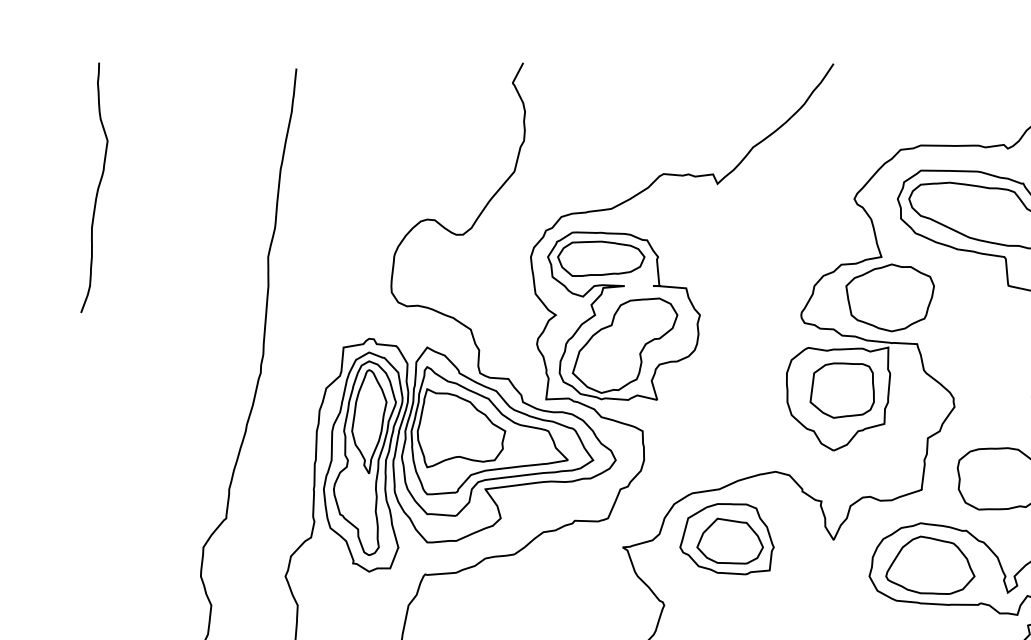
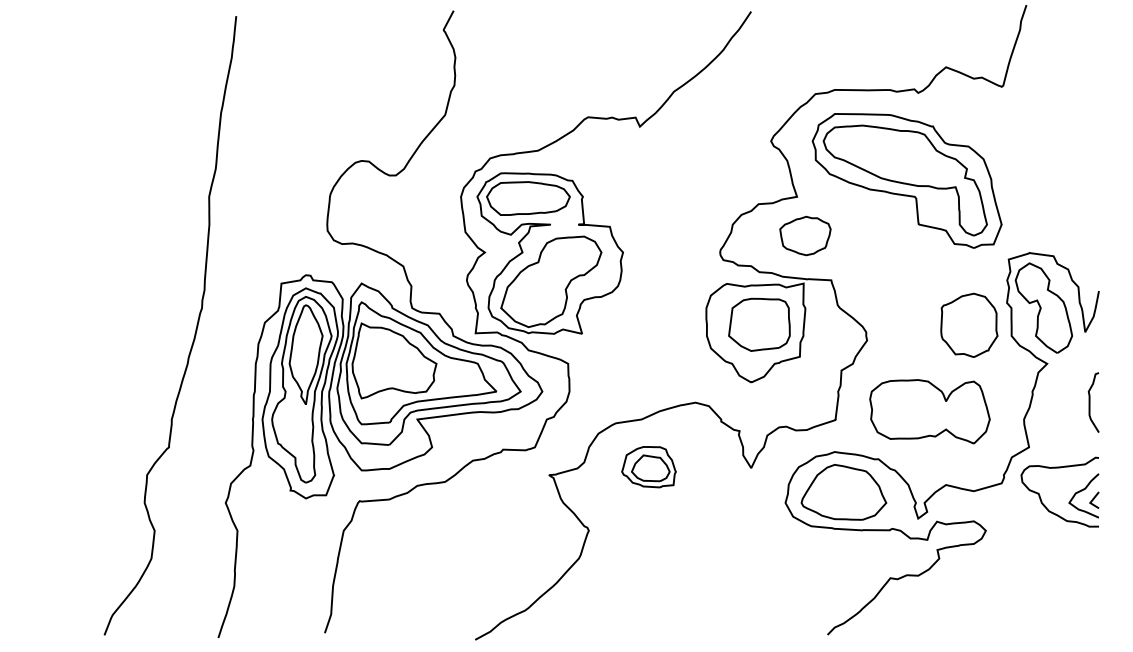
curve: (97, 187) -> (45, 130), removed
part: (890, 297) -> (805, 235), size x0.6
part: (726, 538) -> (648, 466), size x0.6

